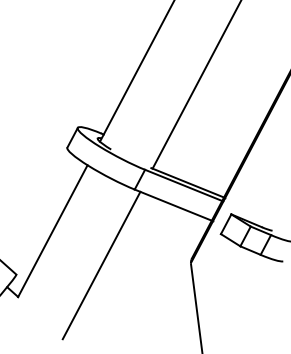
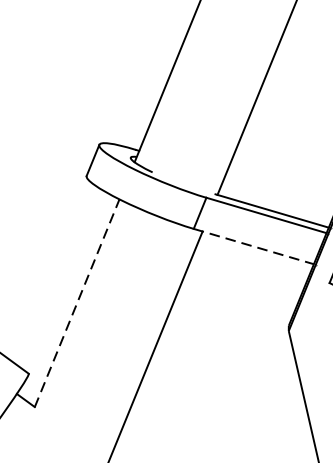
line: (173, 205) -> (254, 247), solid -> dashed
line: (52, 231) -> (76, 303), solid -> dashed

